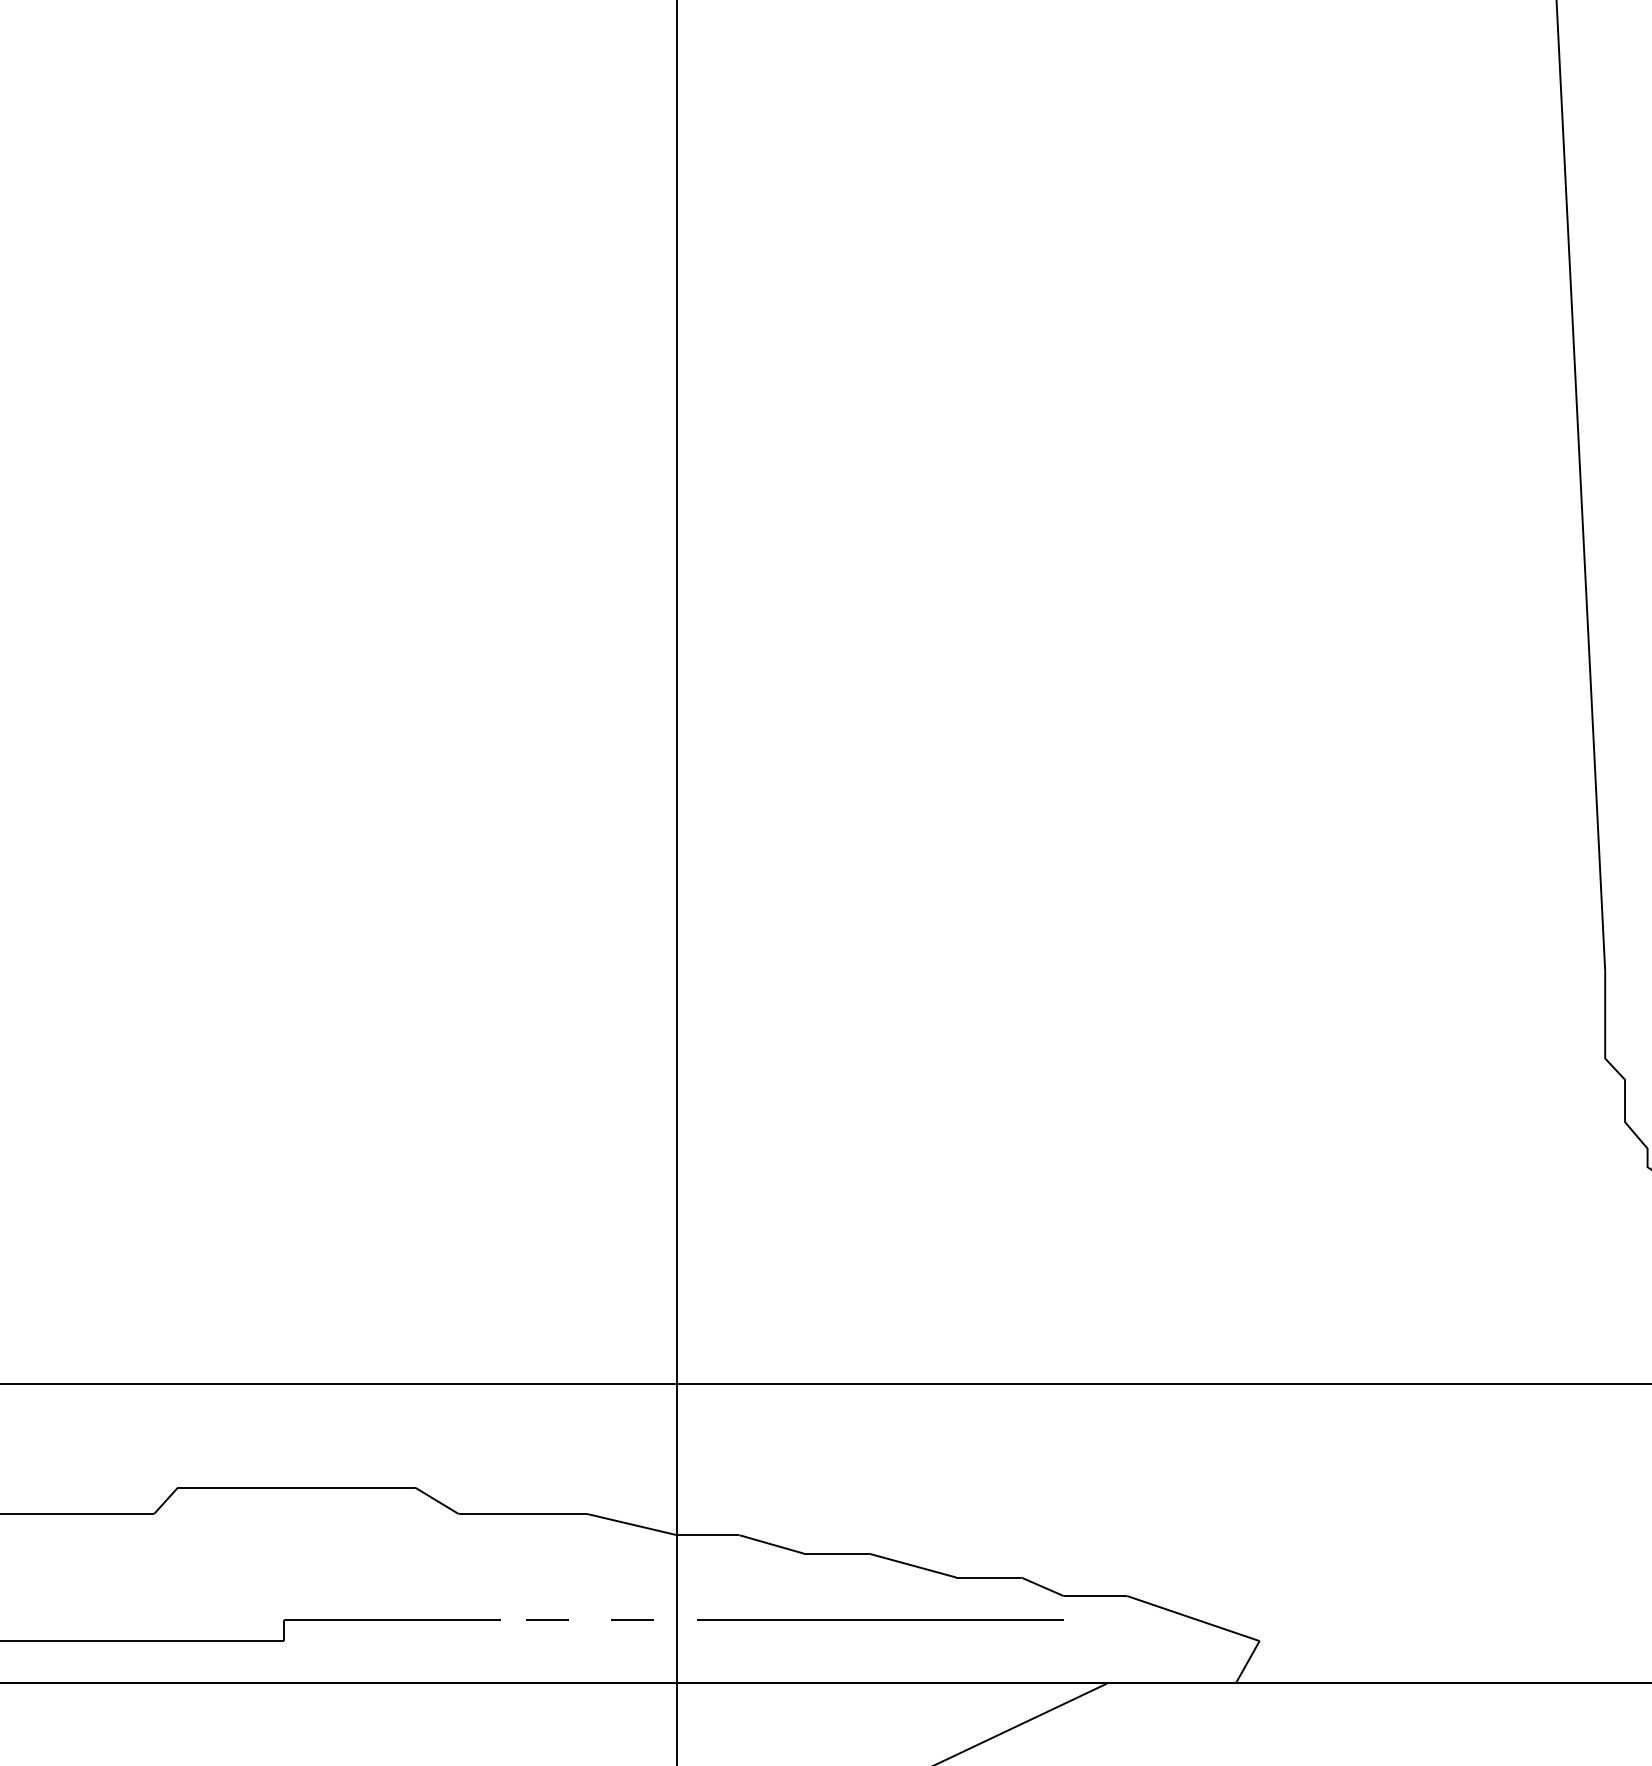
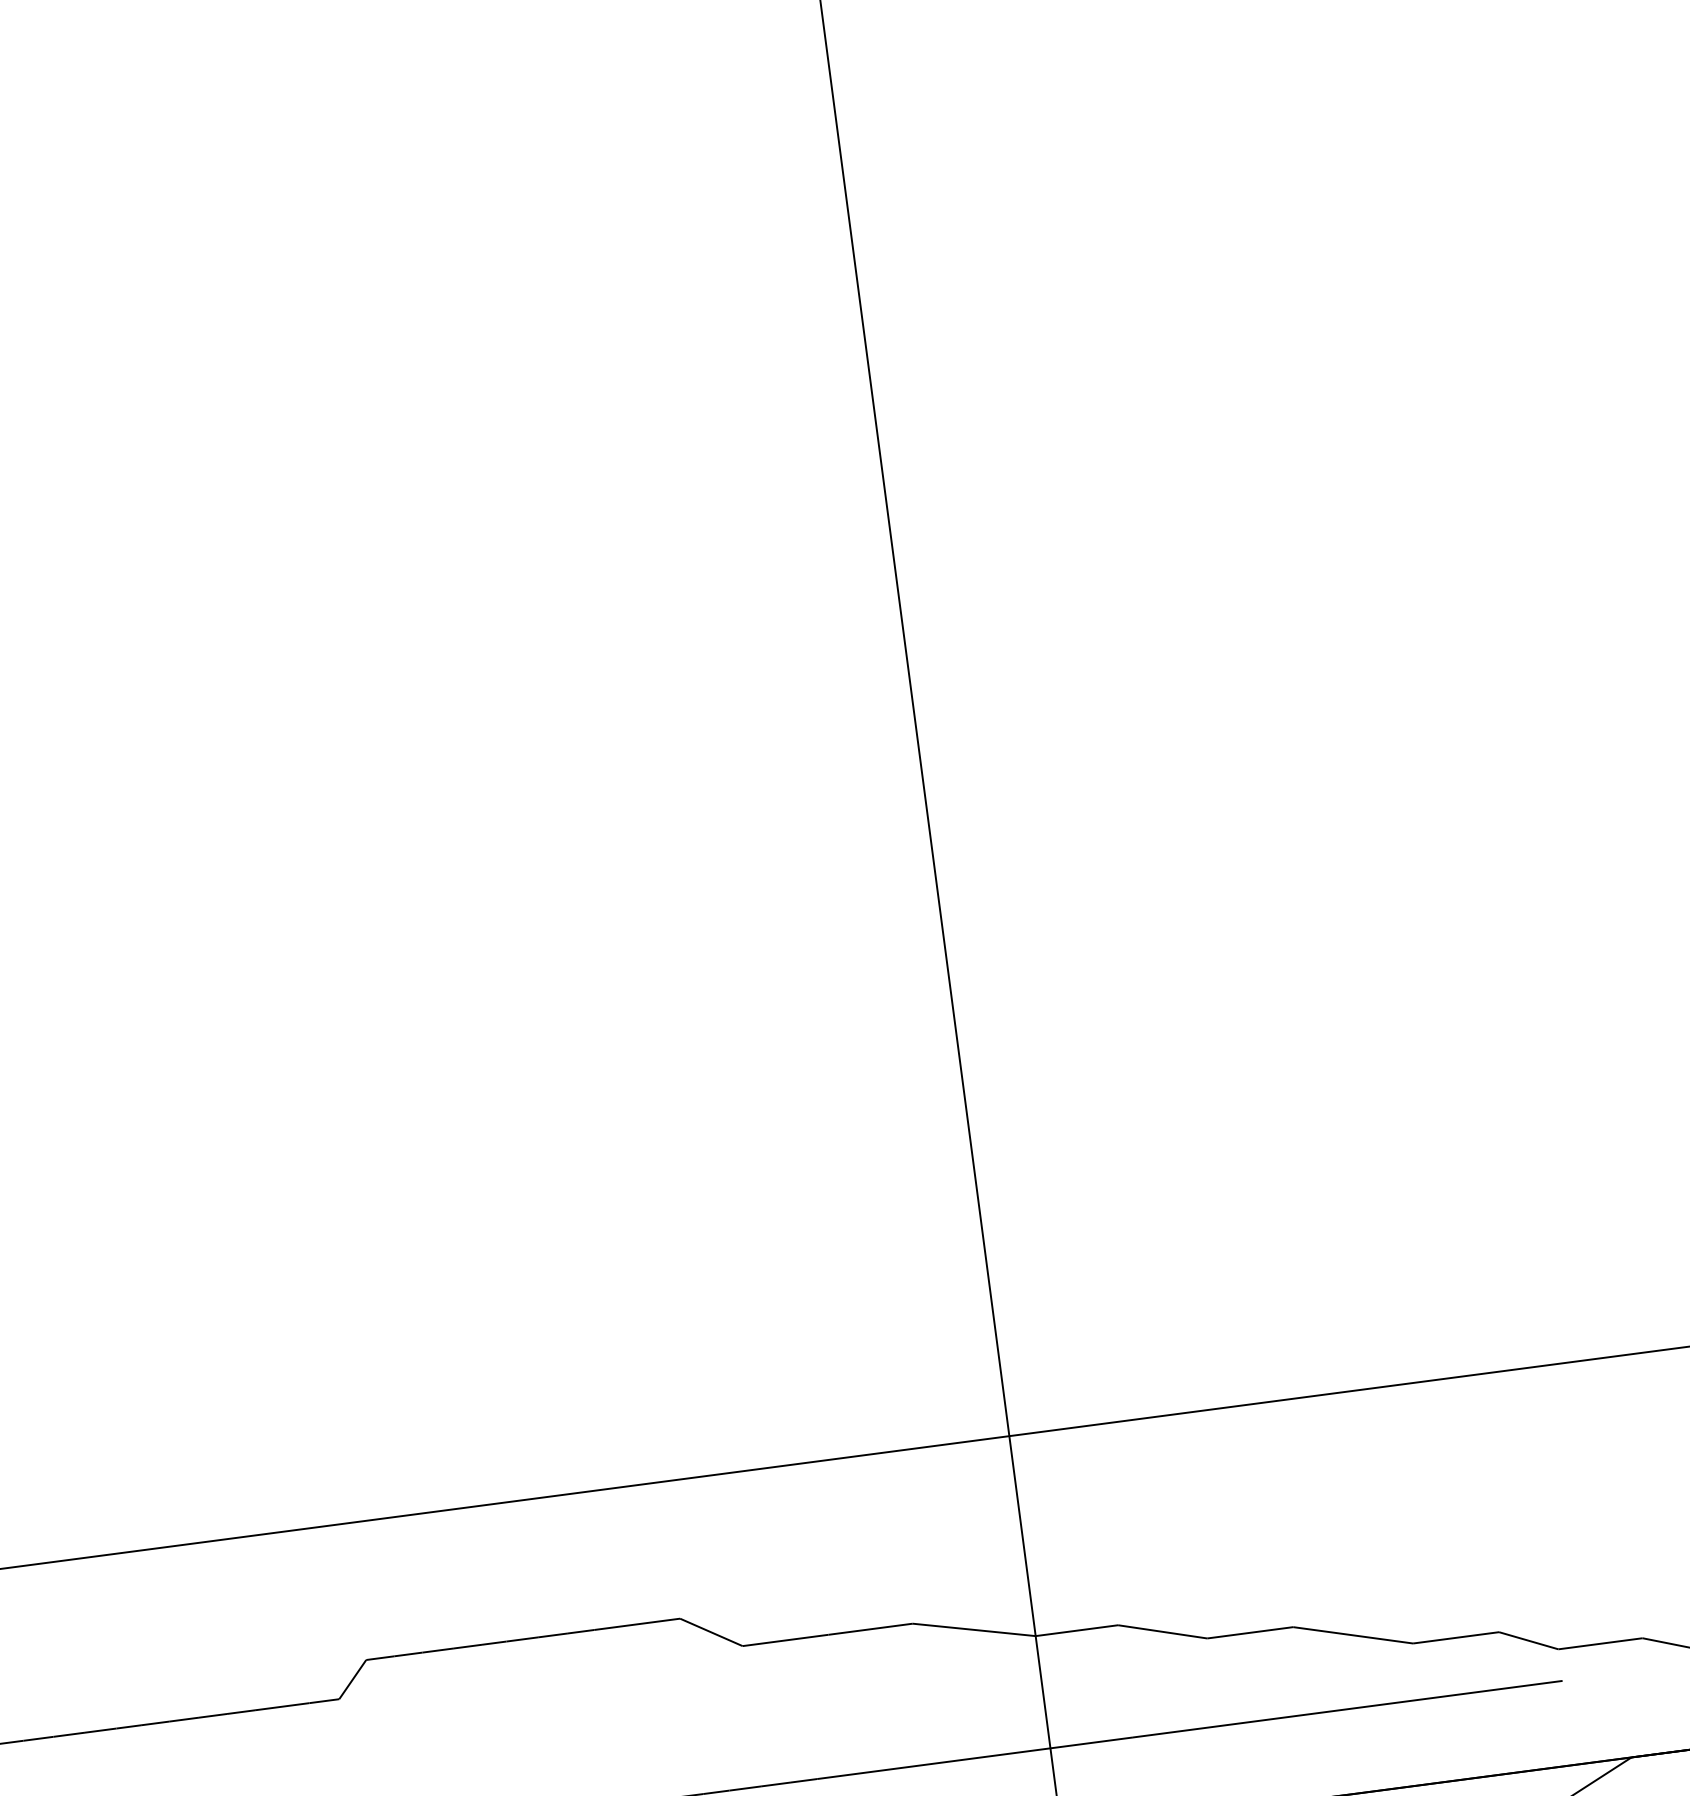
line: (619, 1619) -> (974, 1757), dashed -> solid

